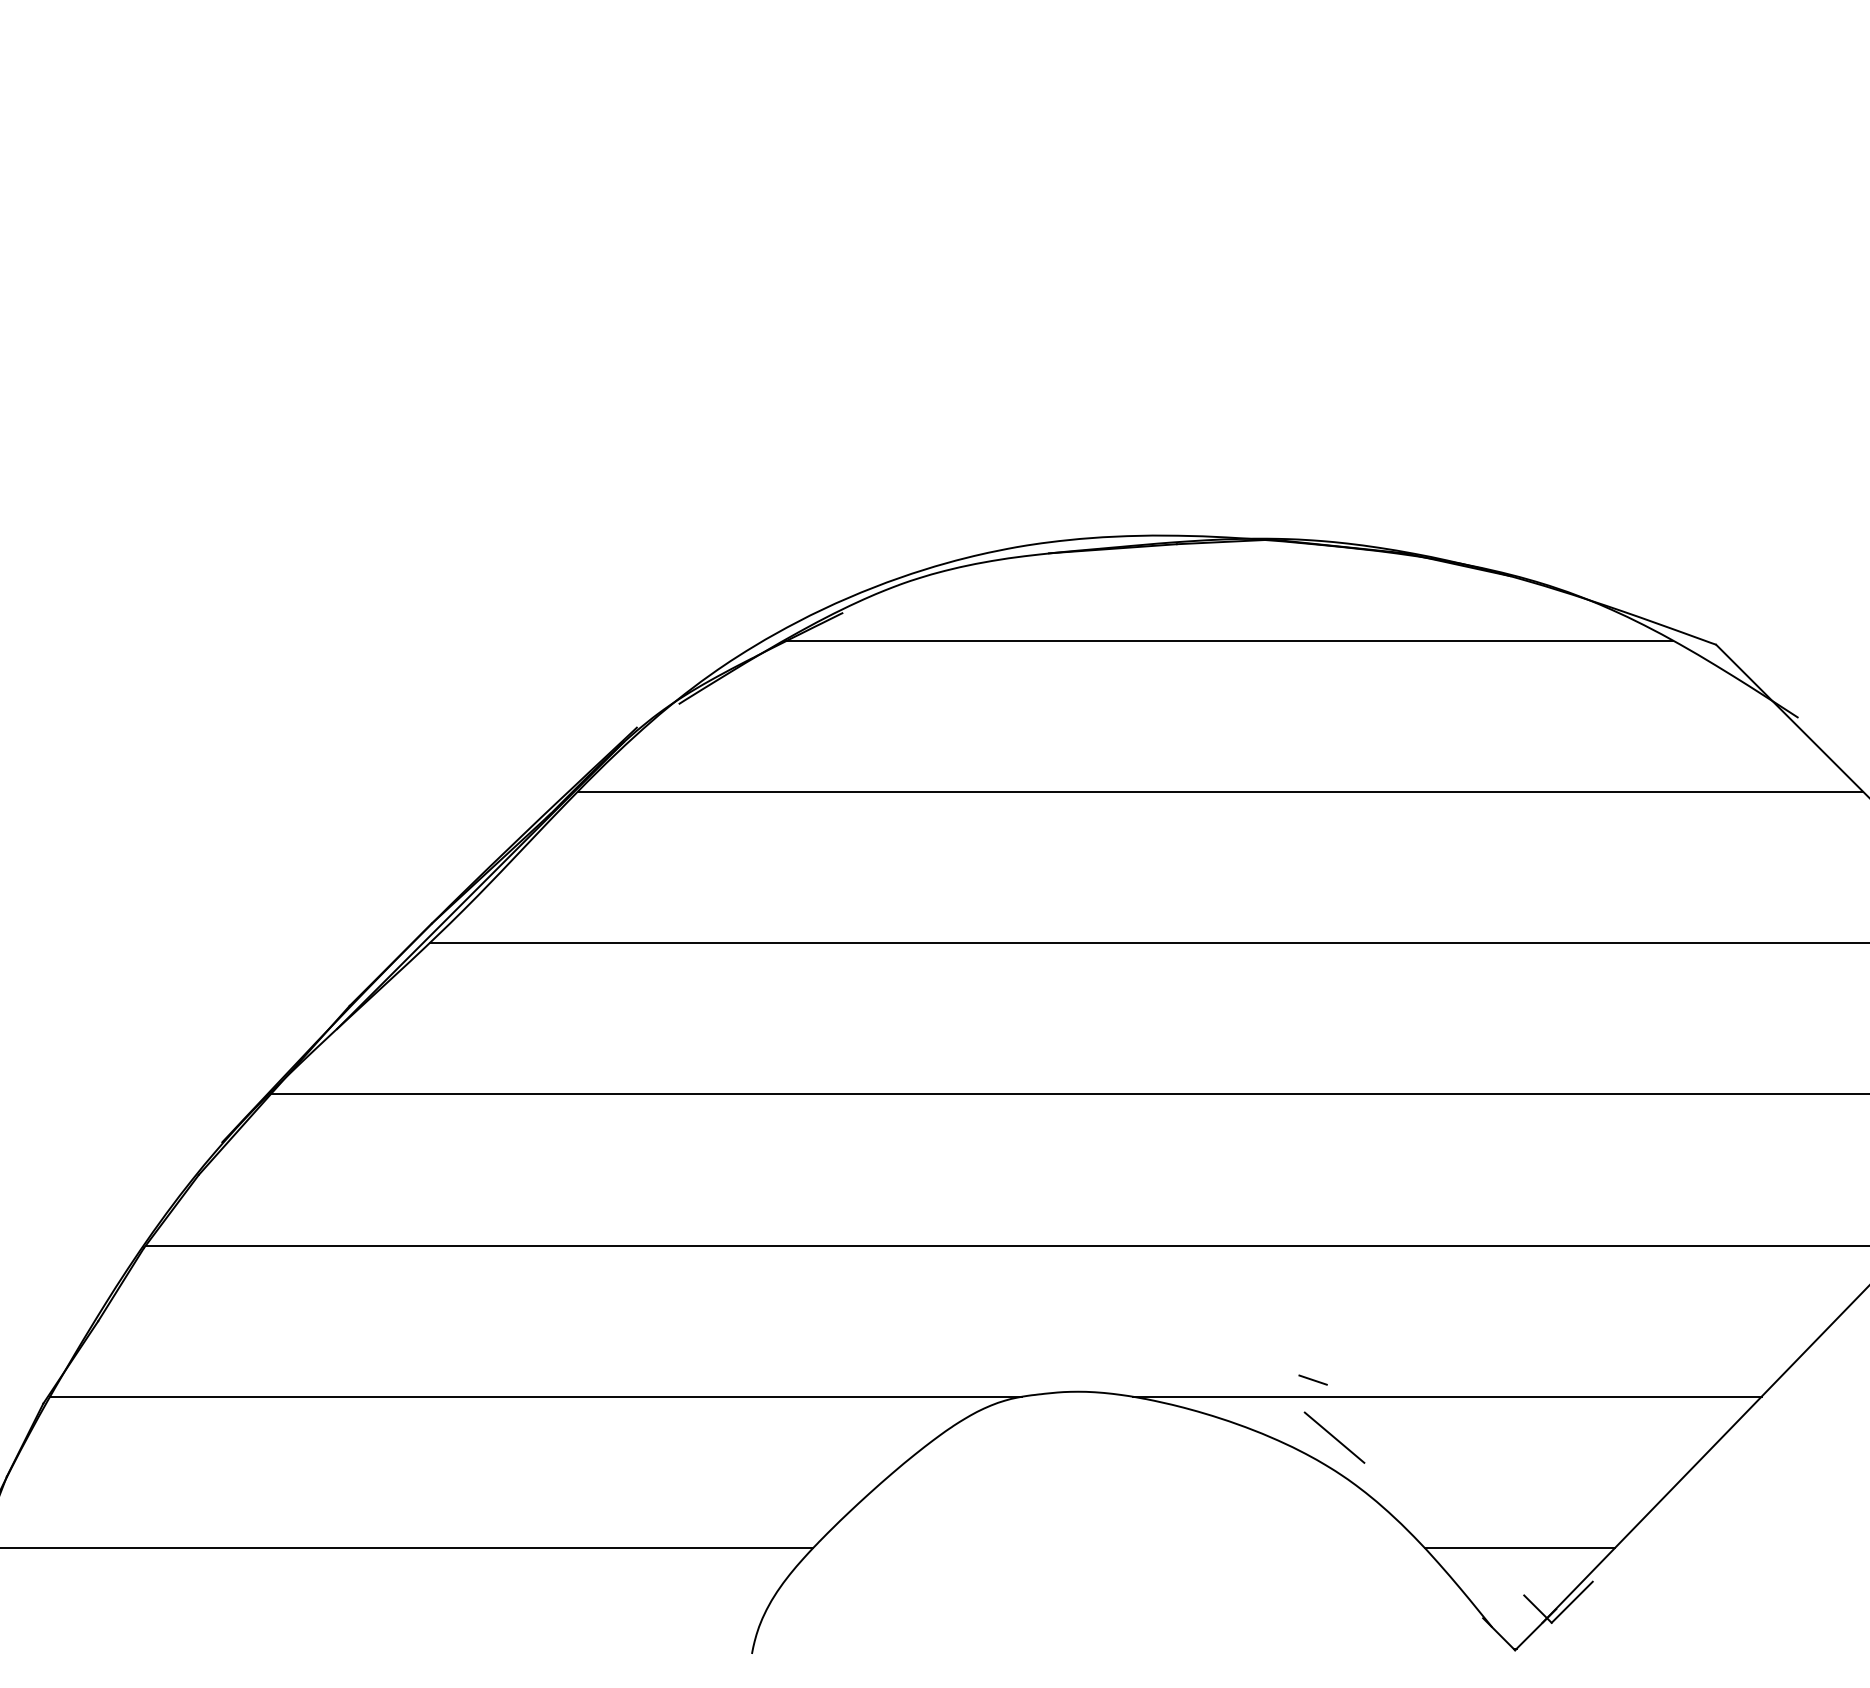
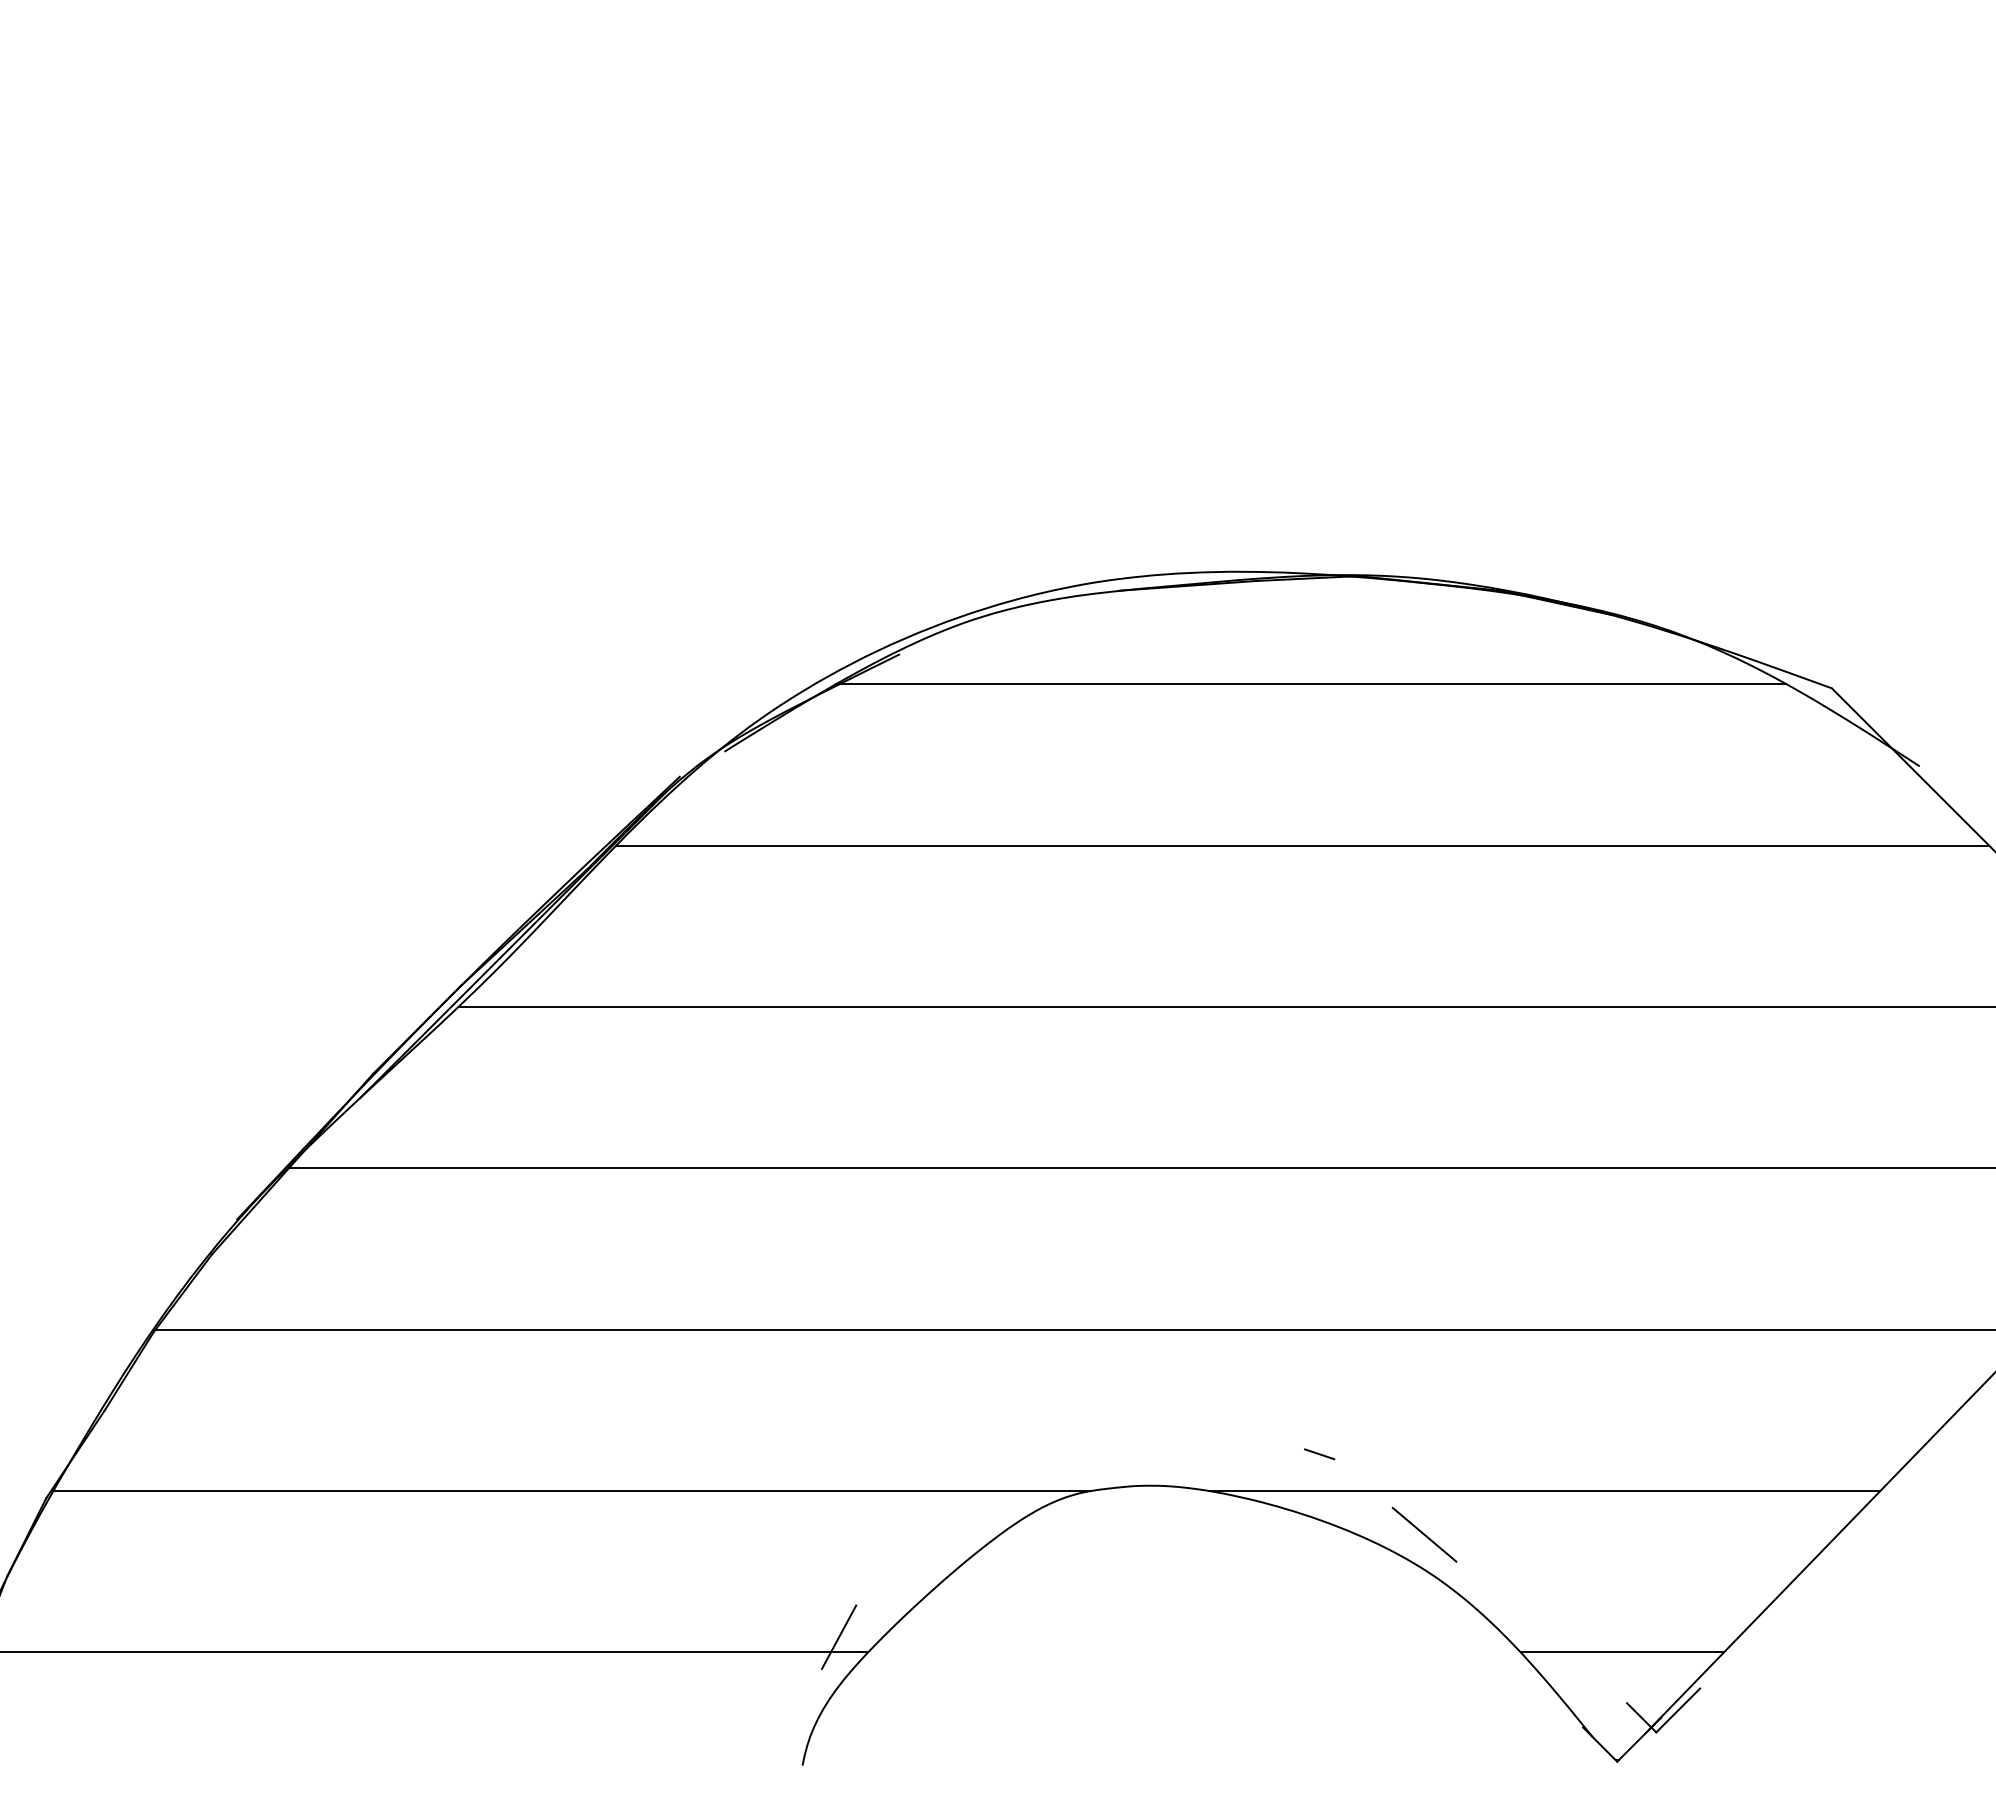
line: (1312, 1380) -> (1319, 1454), moved
line: (785, 1533) -> (838, 1637), added

